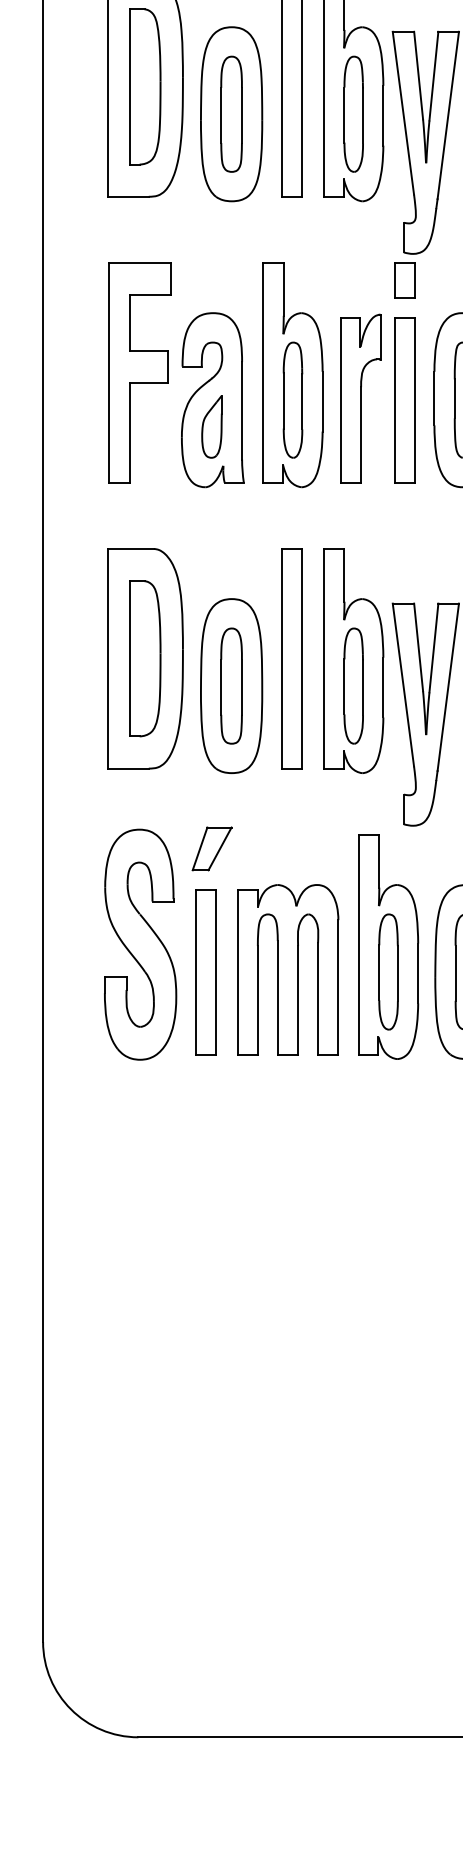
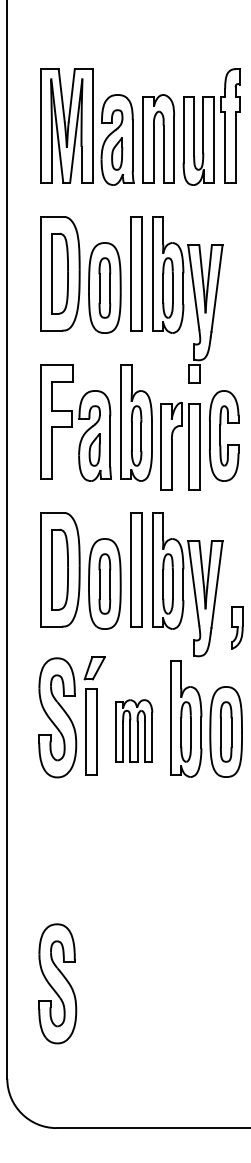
part: (362, 397) -> (172, 445), moved
part: (286, 969) -> (133, 730), size x0.7
part: (140, 1457) -> (57, 983), added

